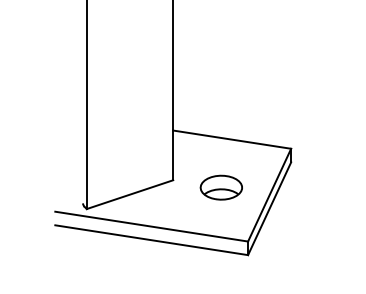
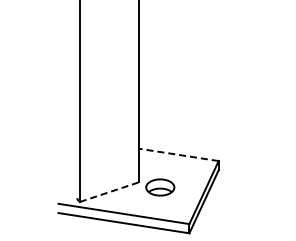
line: (232, 139) -> (178, 154), solid -> dashed
part: (221, 187) -> (160, 187), moved
line: (130, 195) -> (109, 192), solid -> dashed

